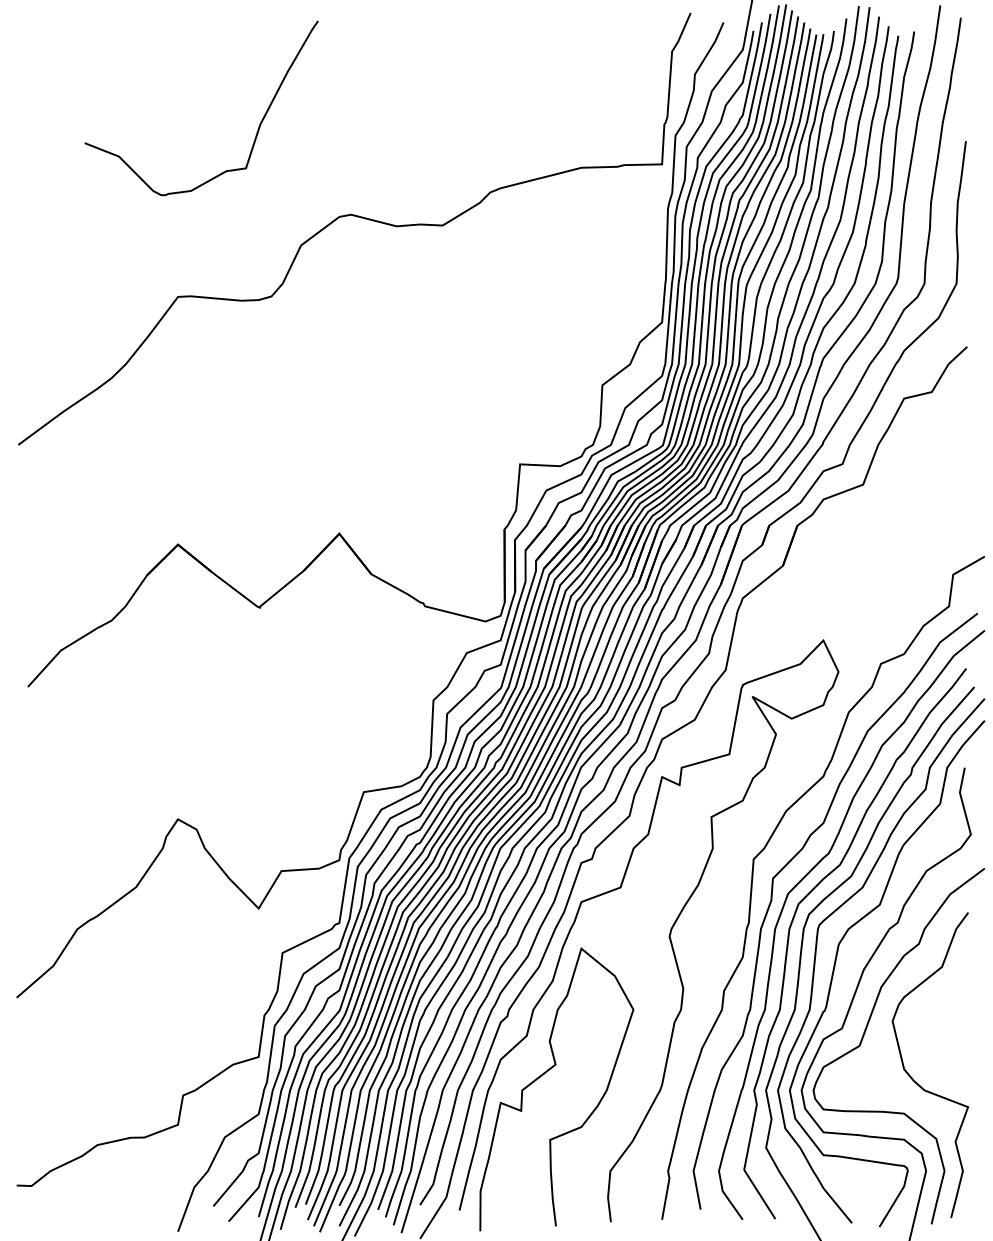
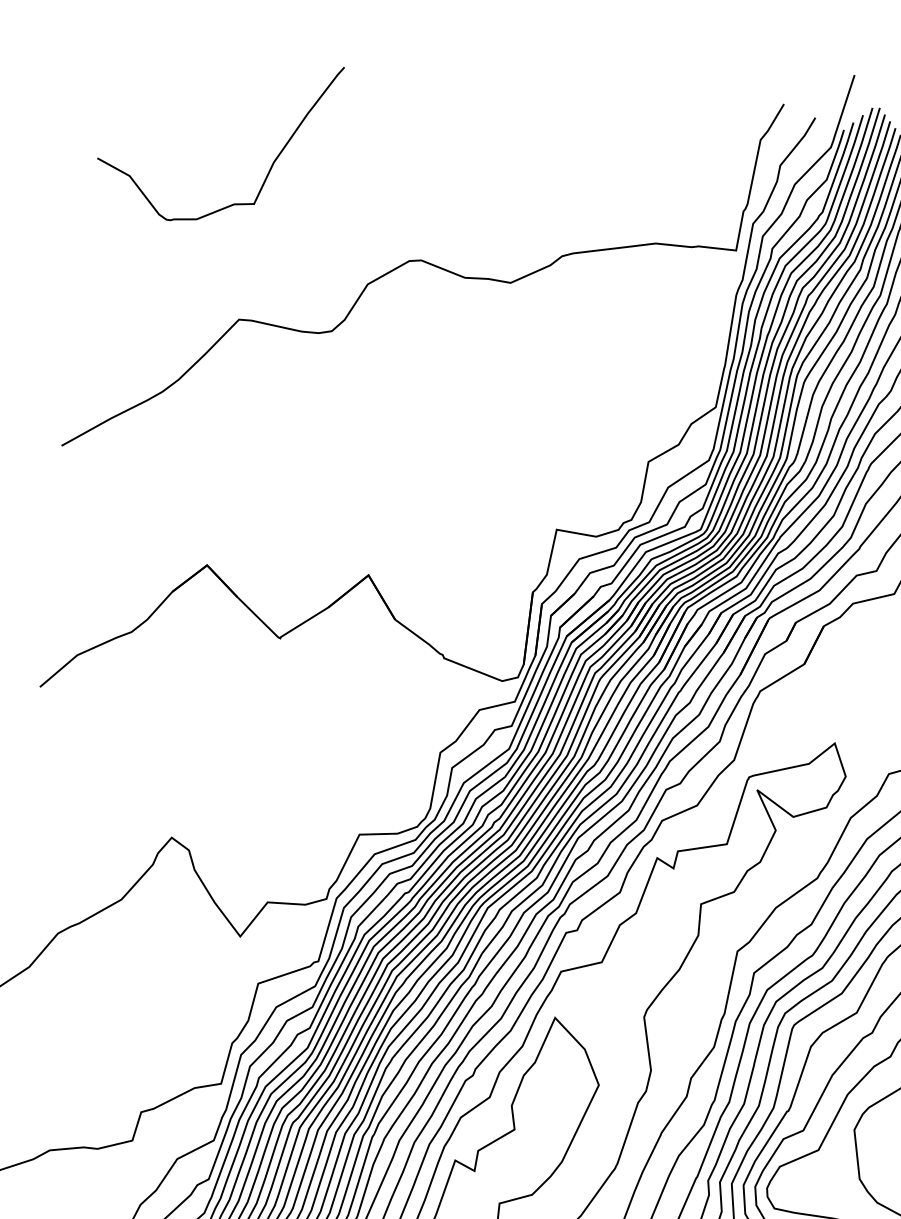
curve: (258, 126) -> (271, 164), moved

